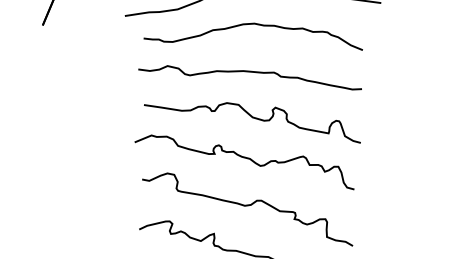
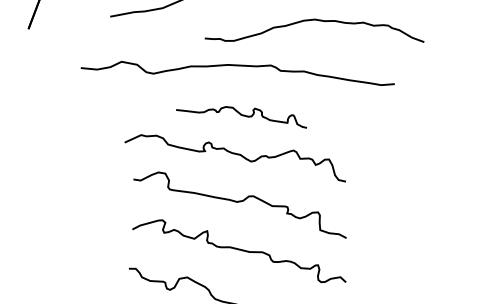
part: (253, 24) -> (314, 20), moved
part: (250, 77) -> (237, 73), size x1.4
part: (252, 121) -> (241, 117), size x0.6

